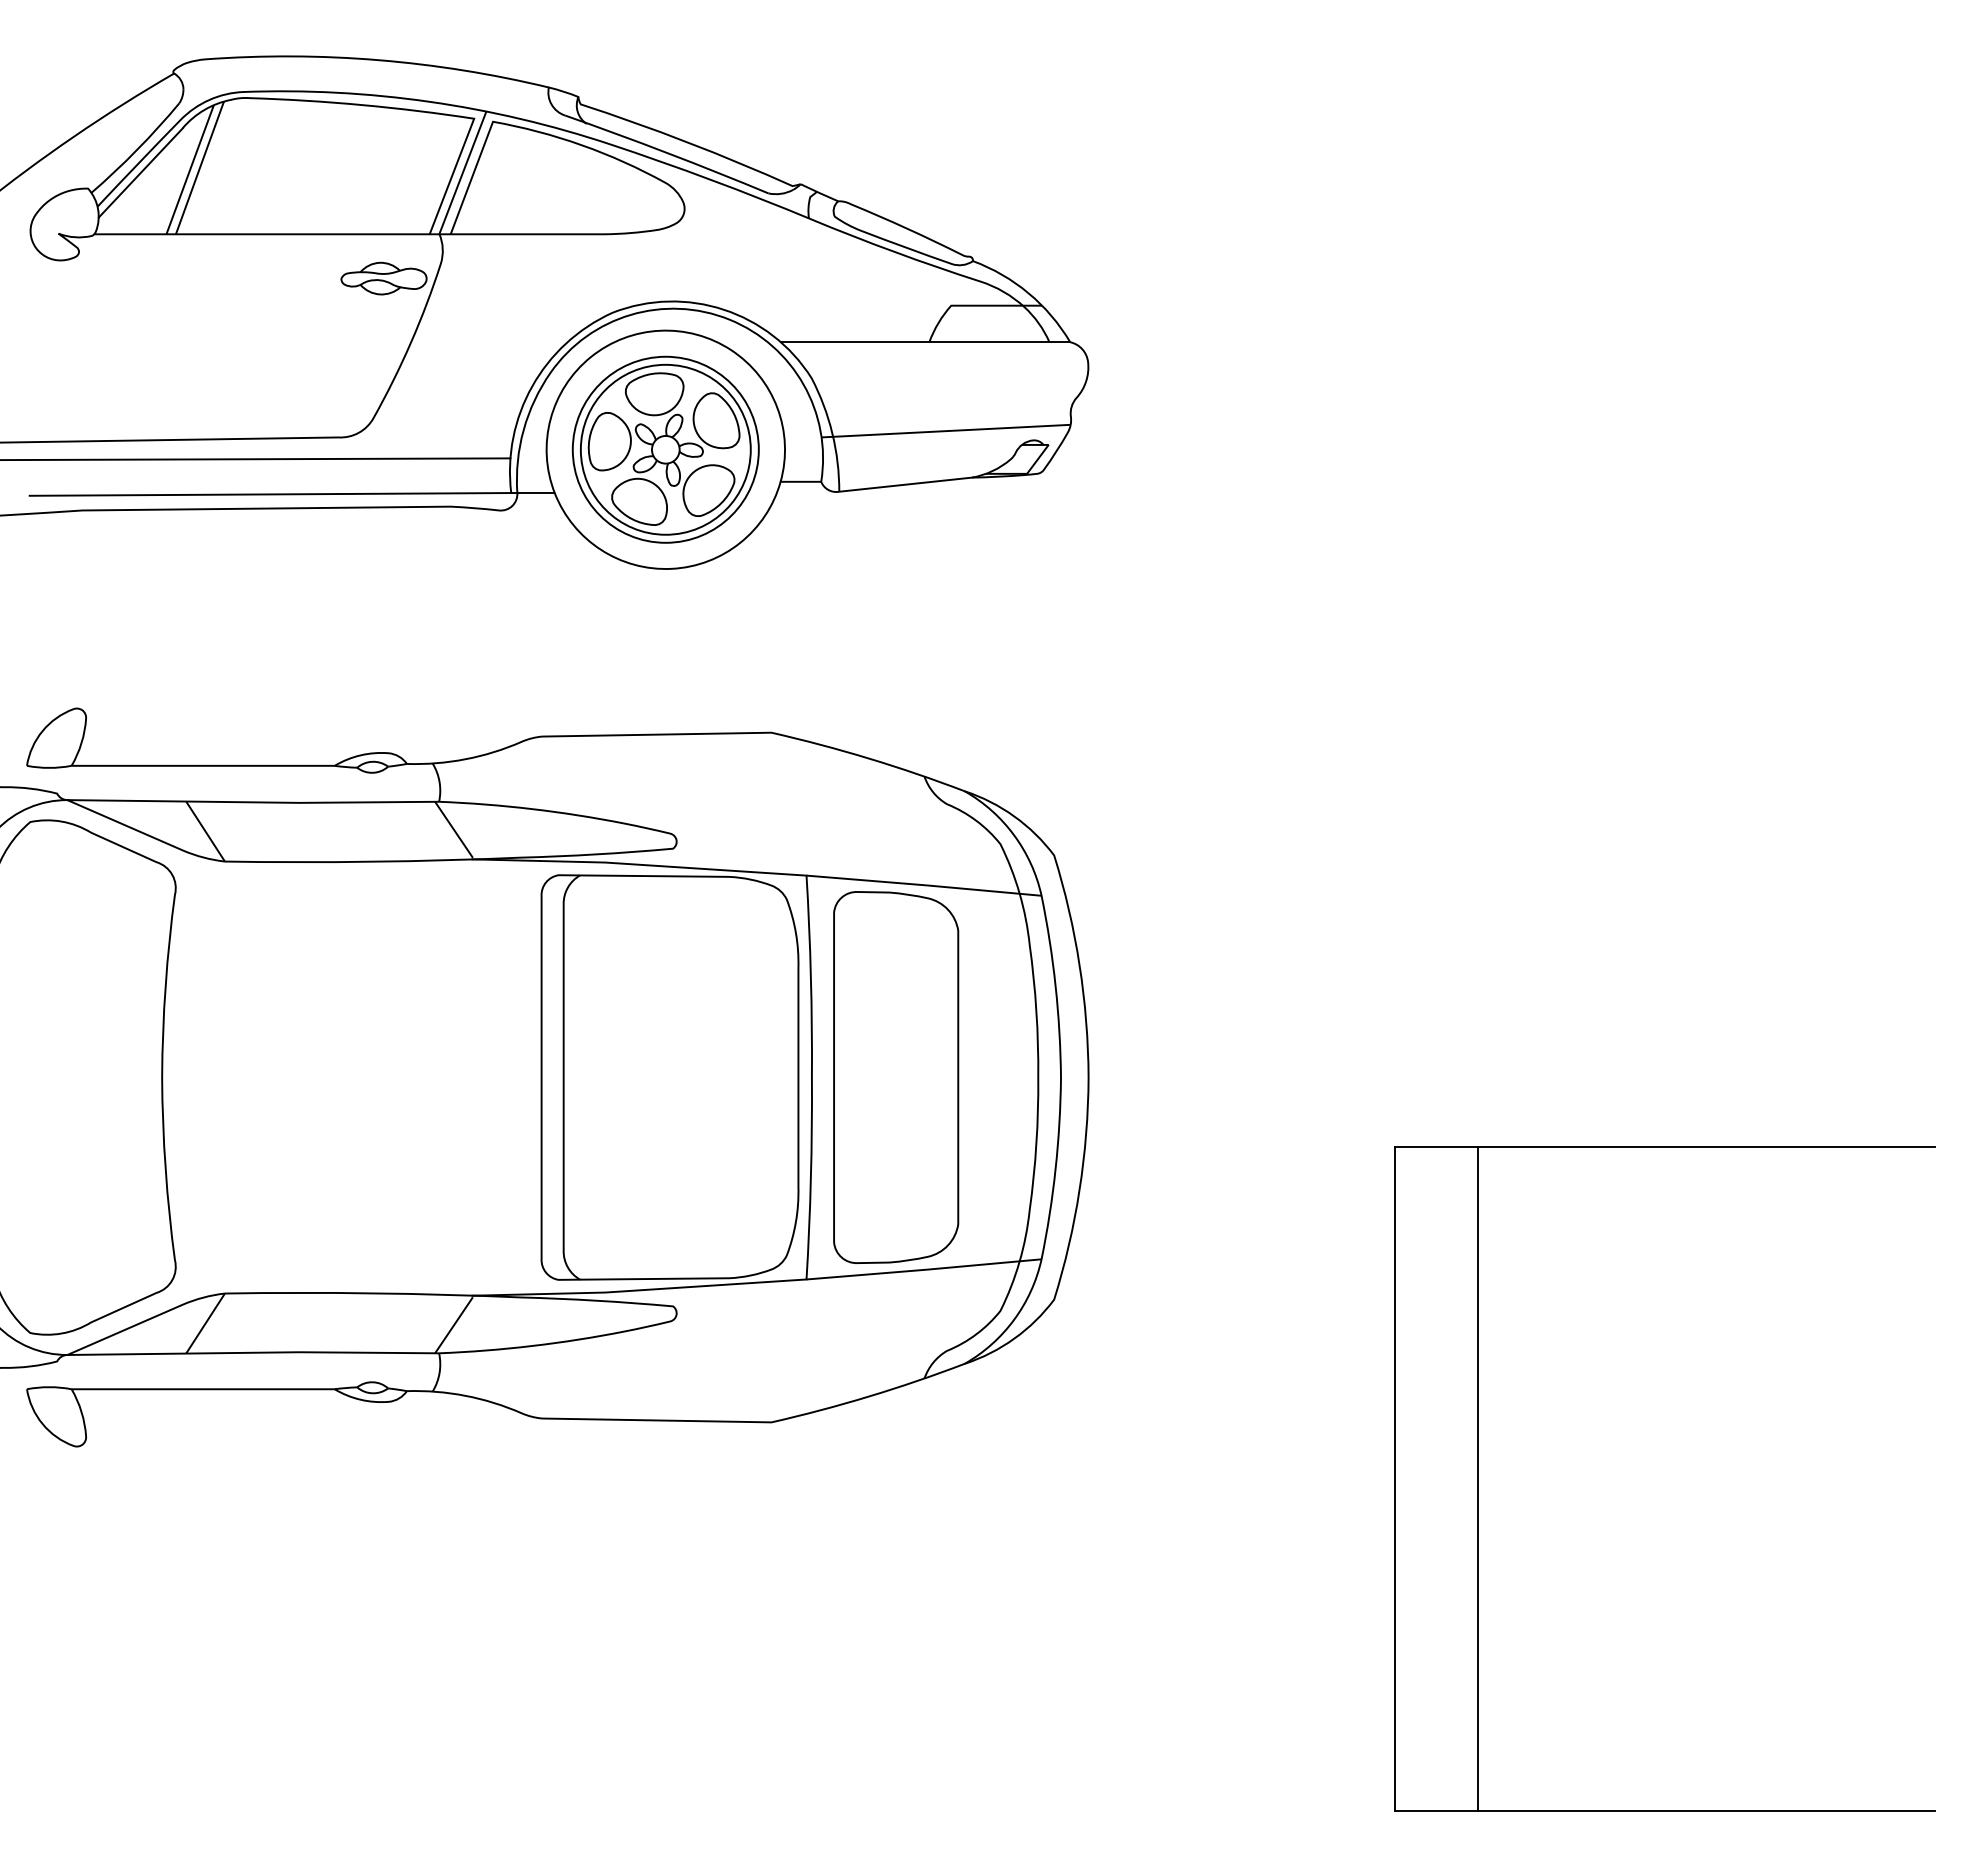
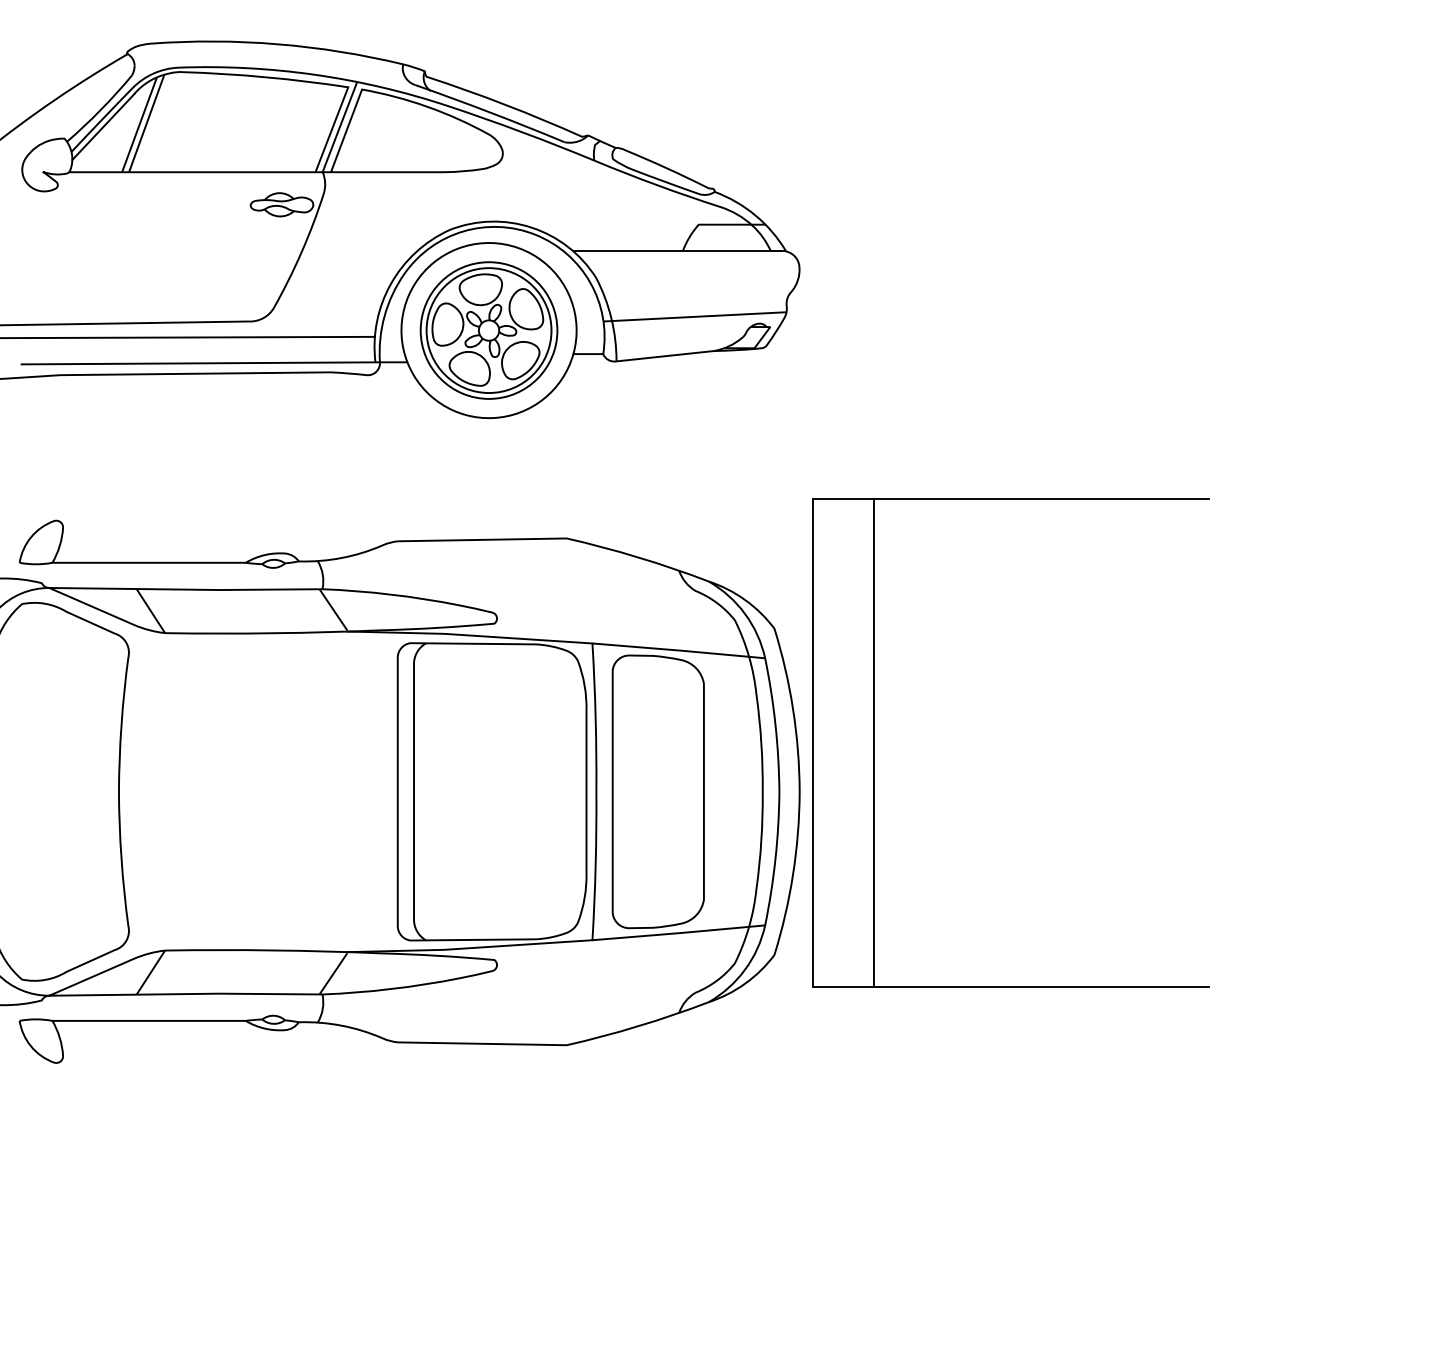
part: (1478, 1478) -> (873, 742), moved

